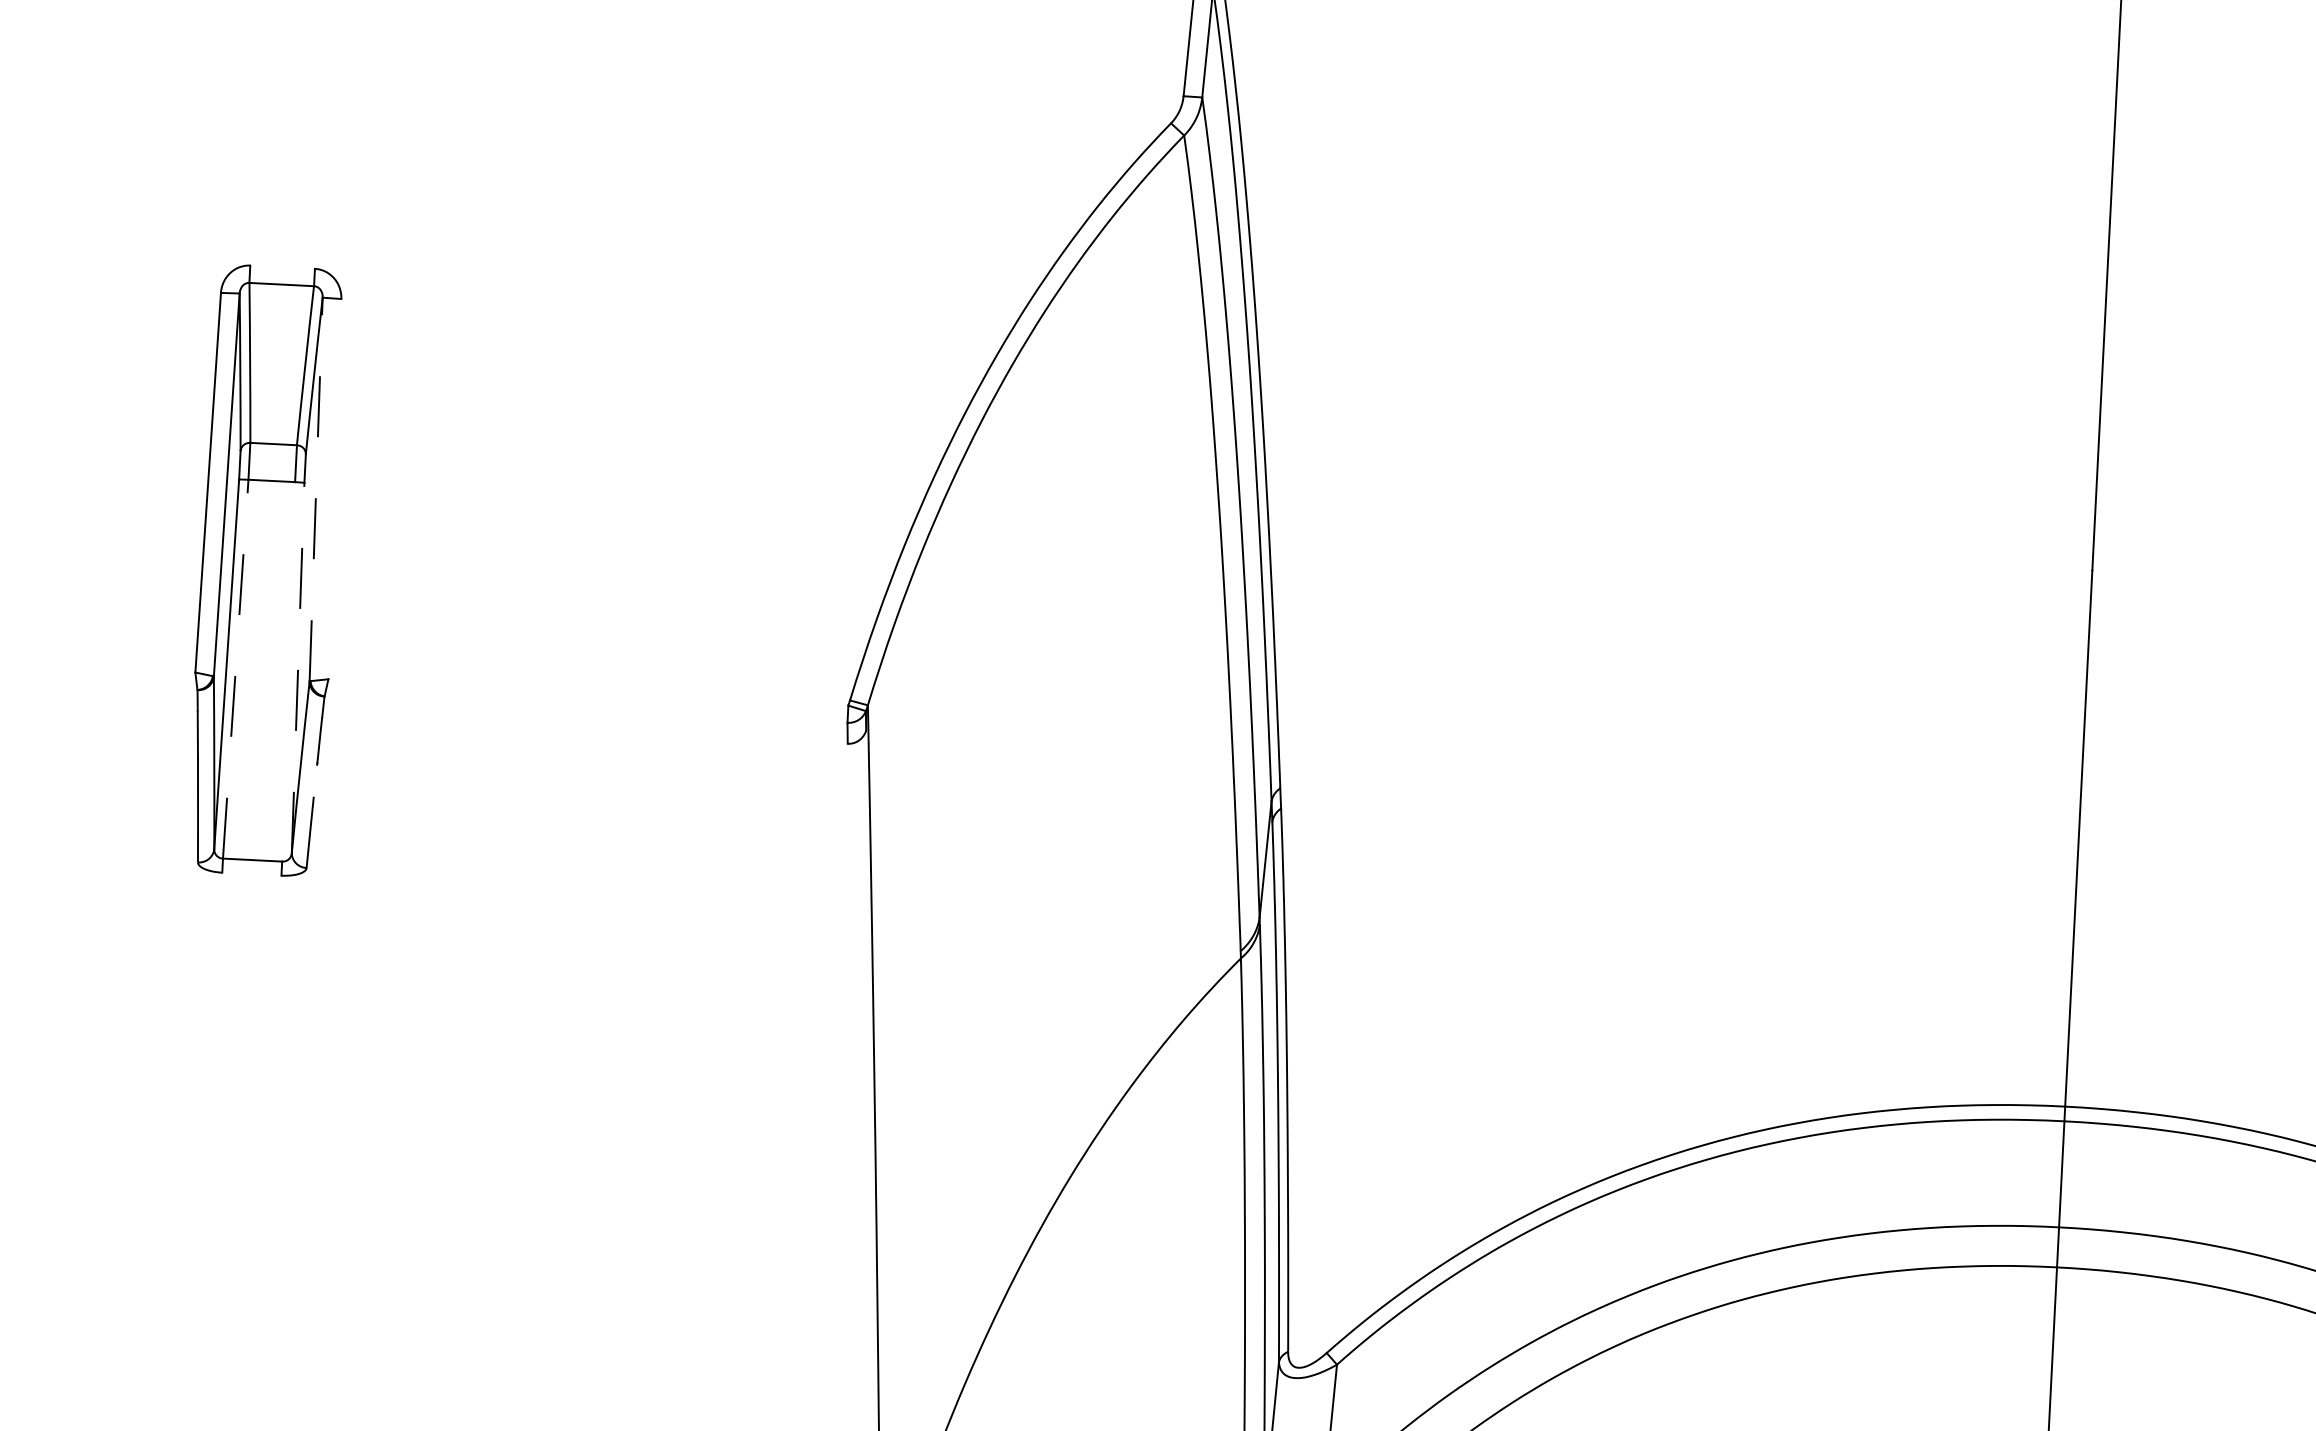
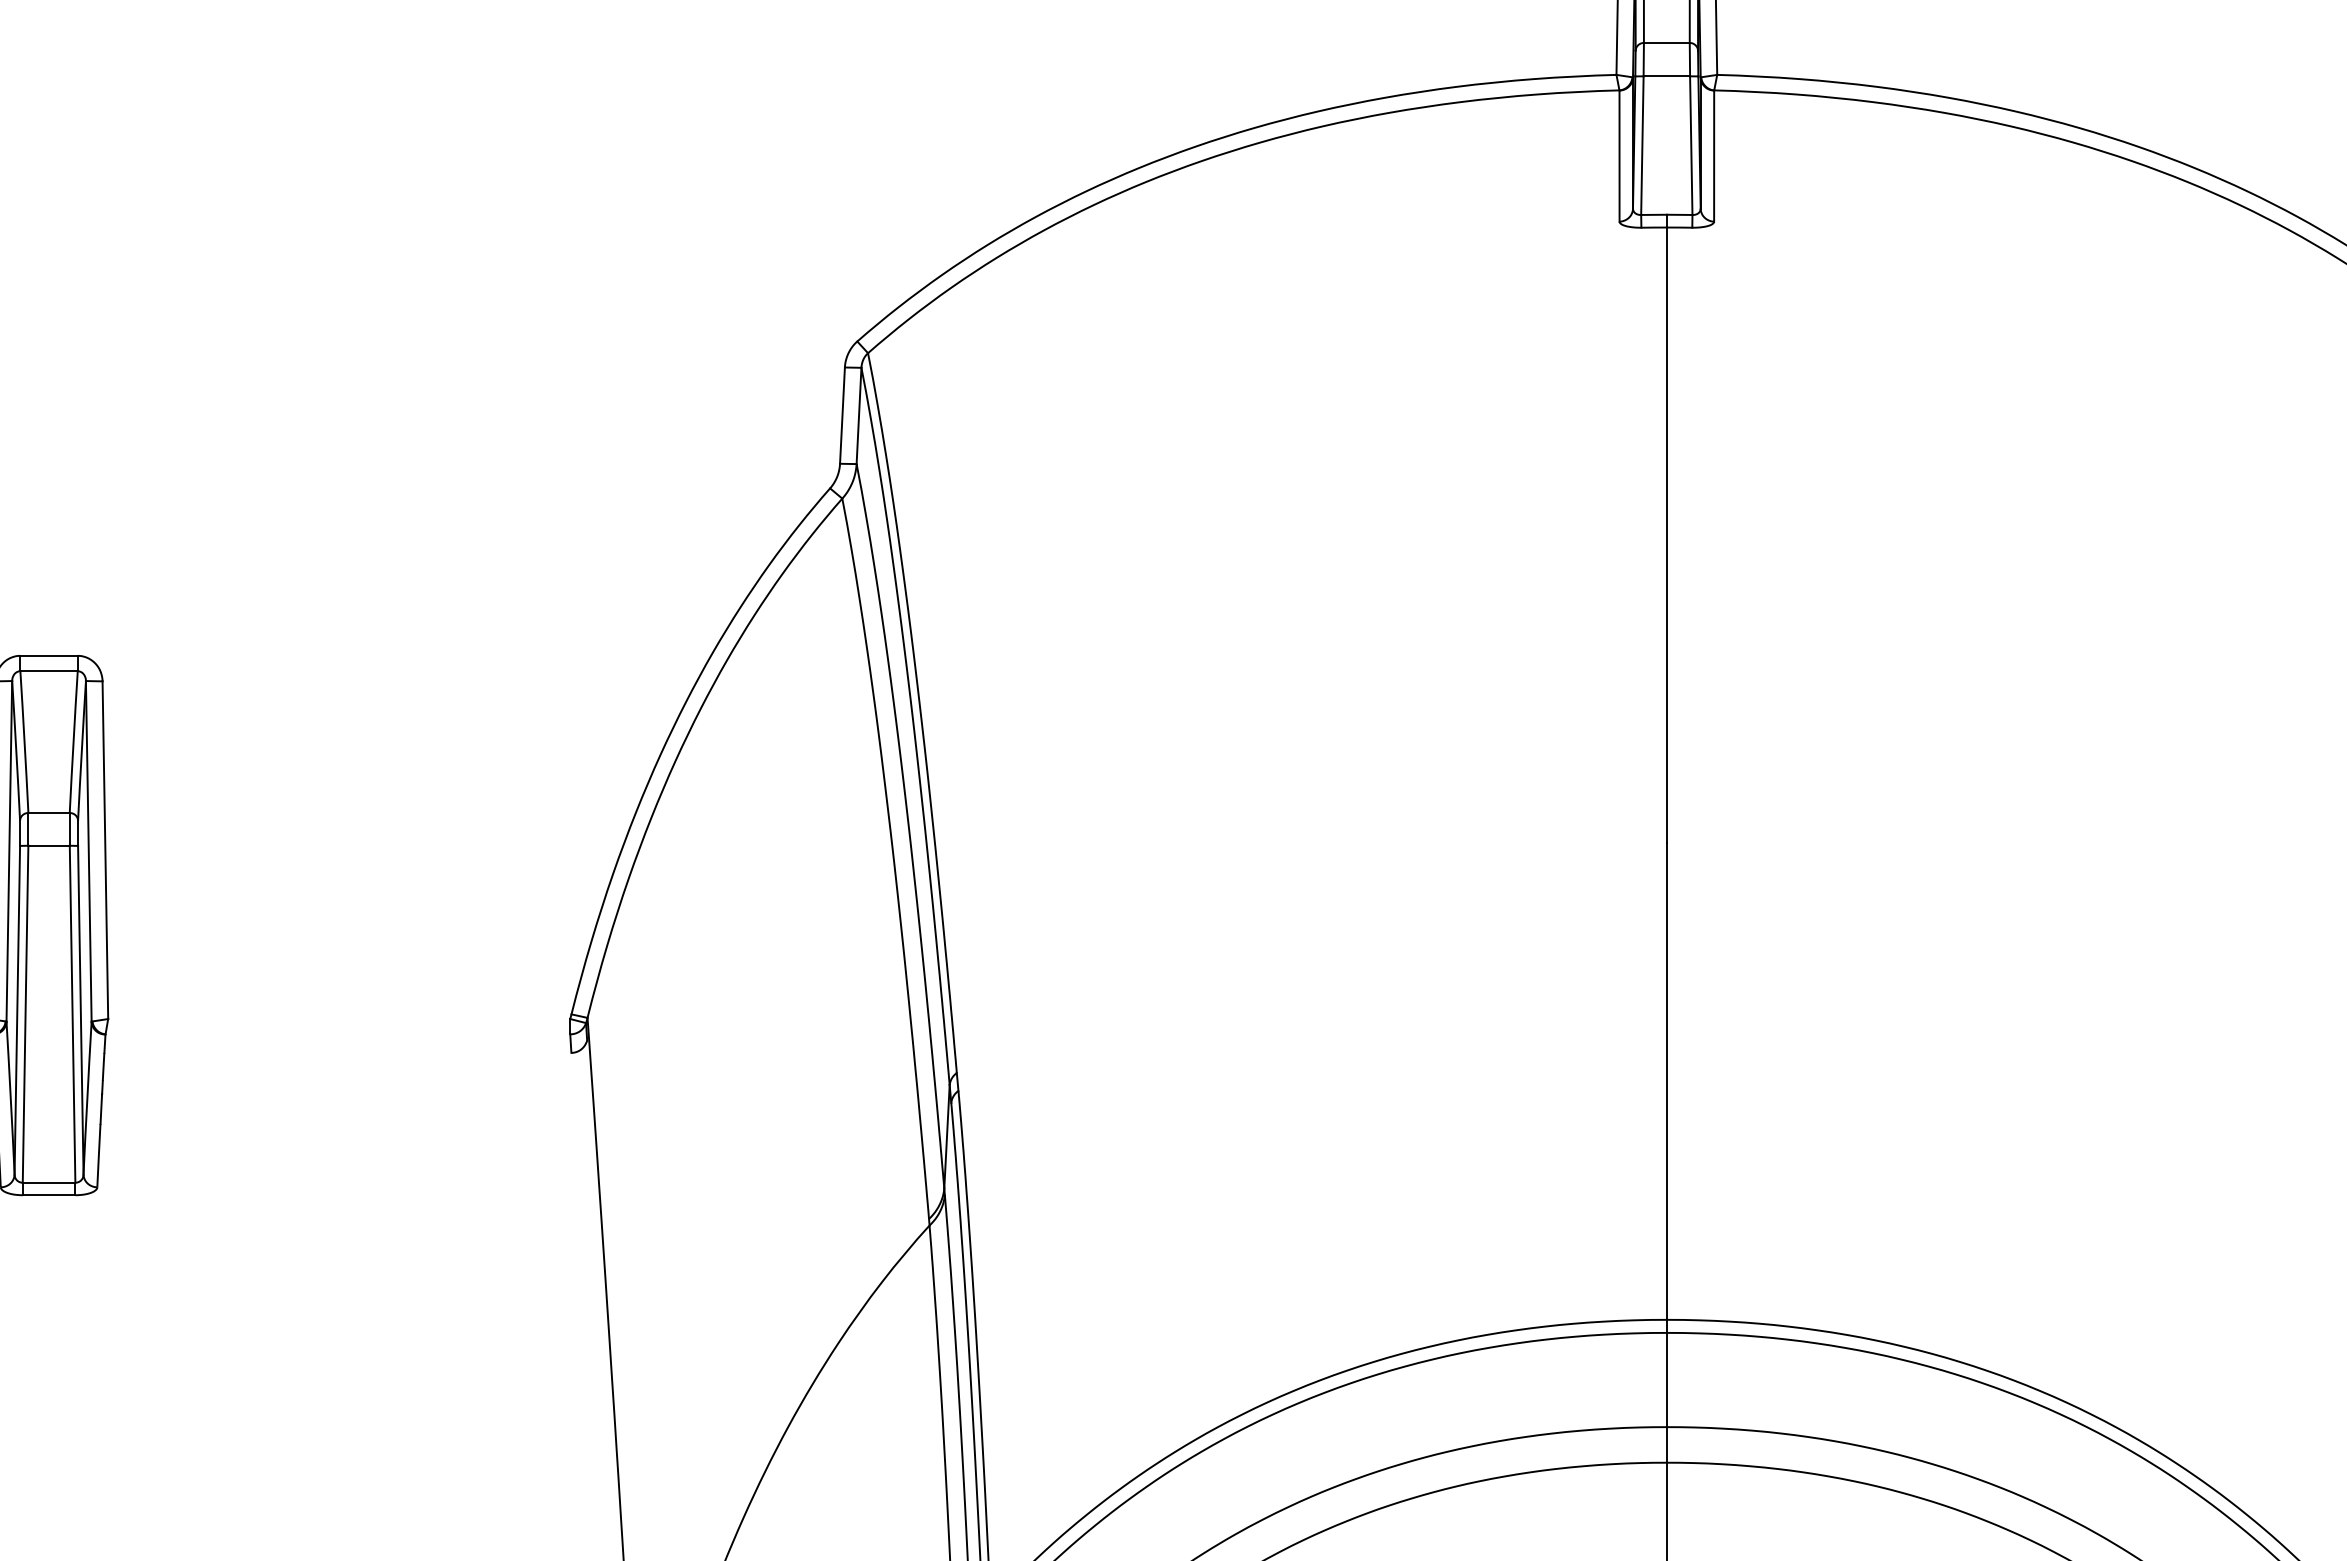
line: (281, 266) -> (48, 655), added
line: (315, 488) -> (88, 850), dashed -> solid
line: (335, 489) -> (105, 850), added
line: (297, 666) -> (80, 1009), dashed -> solid
line: (235, 668) -> (25, 1013), dashed -> solid
line: (288, 671) -> (72, 1013), added
line: (315, 780) -> (101, 1109), added
line: (251, 874) -> (48, 1195), added

